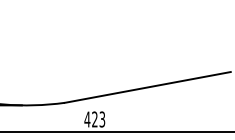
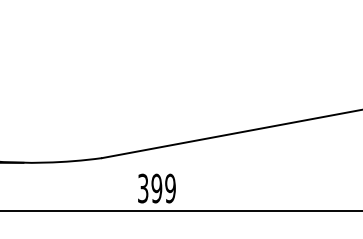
text: (94, 119) -> (156, 188), 423 -> 399

